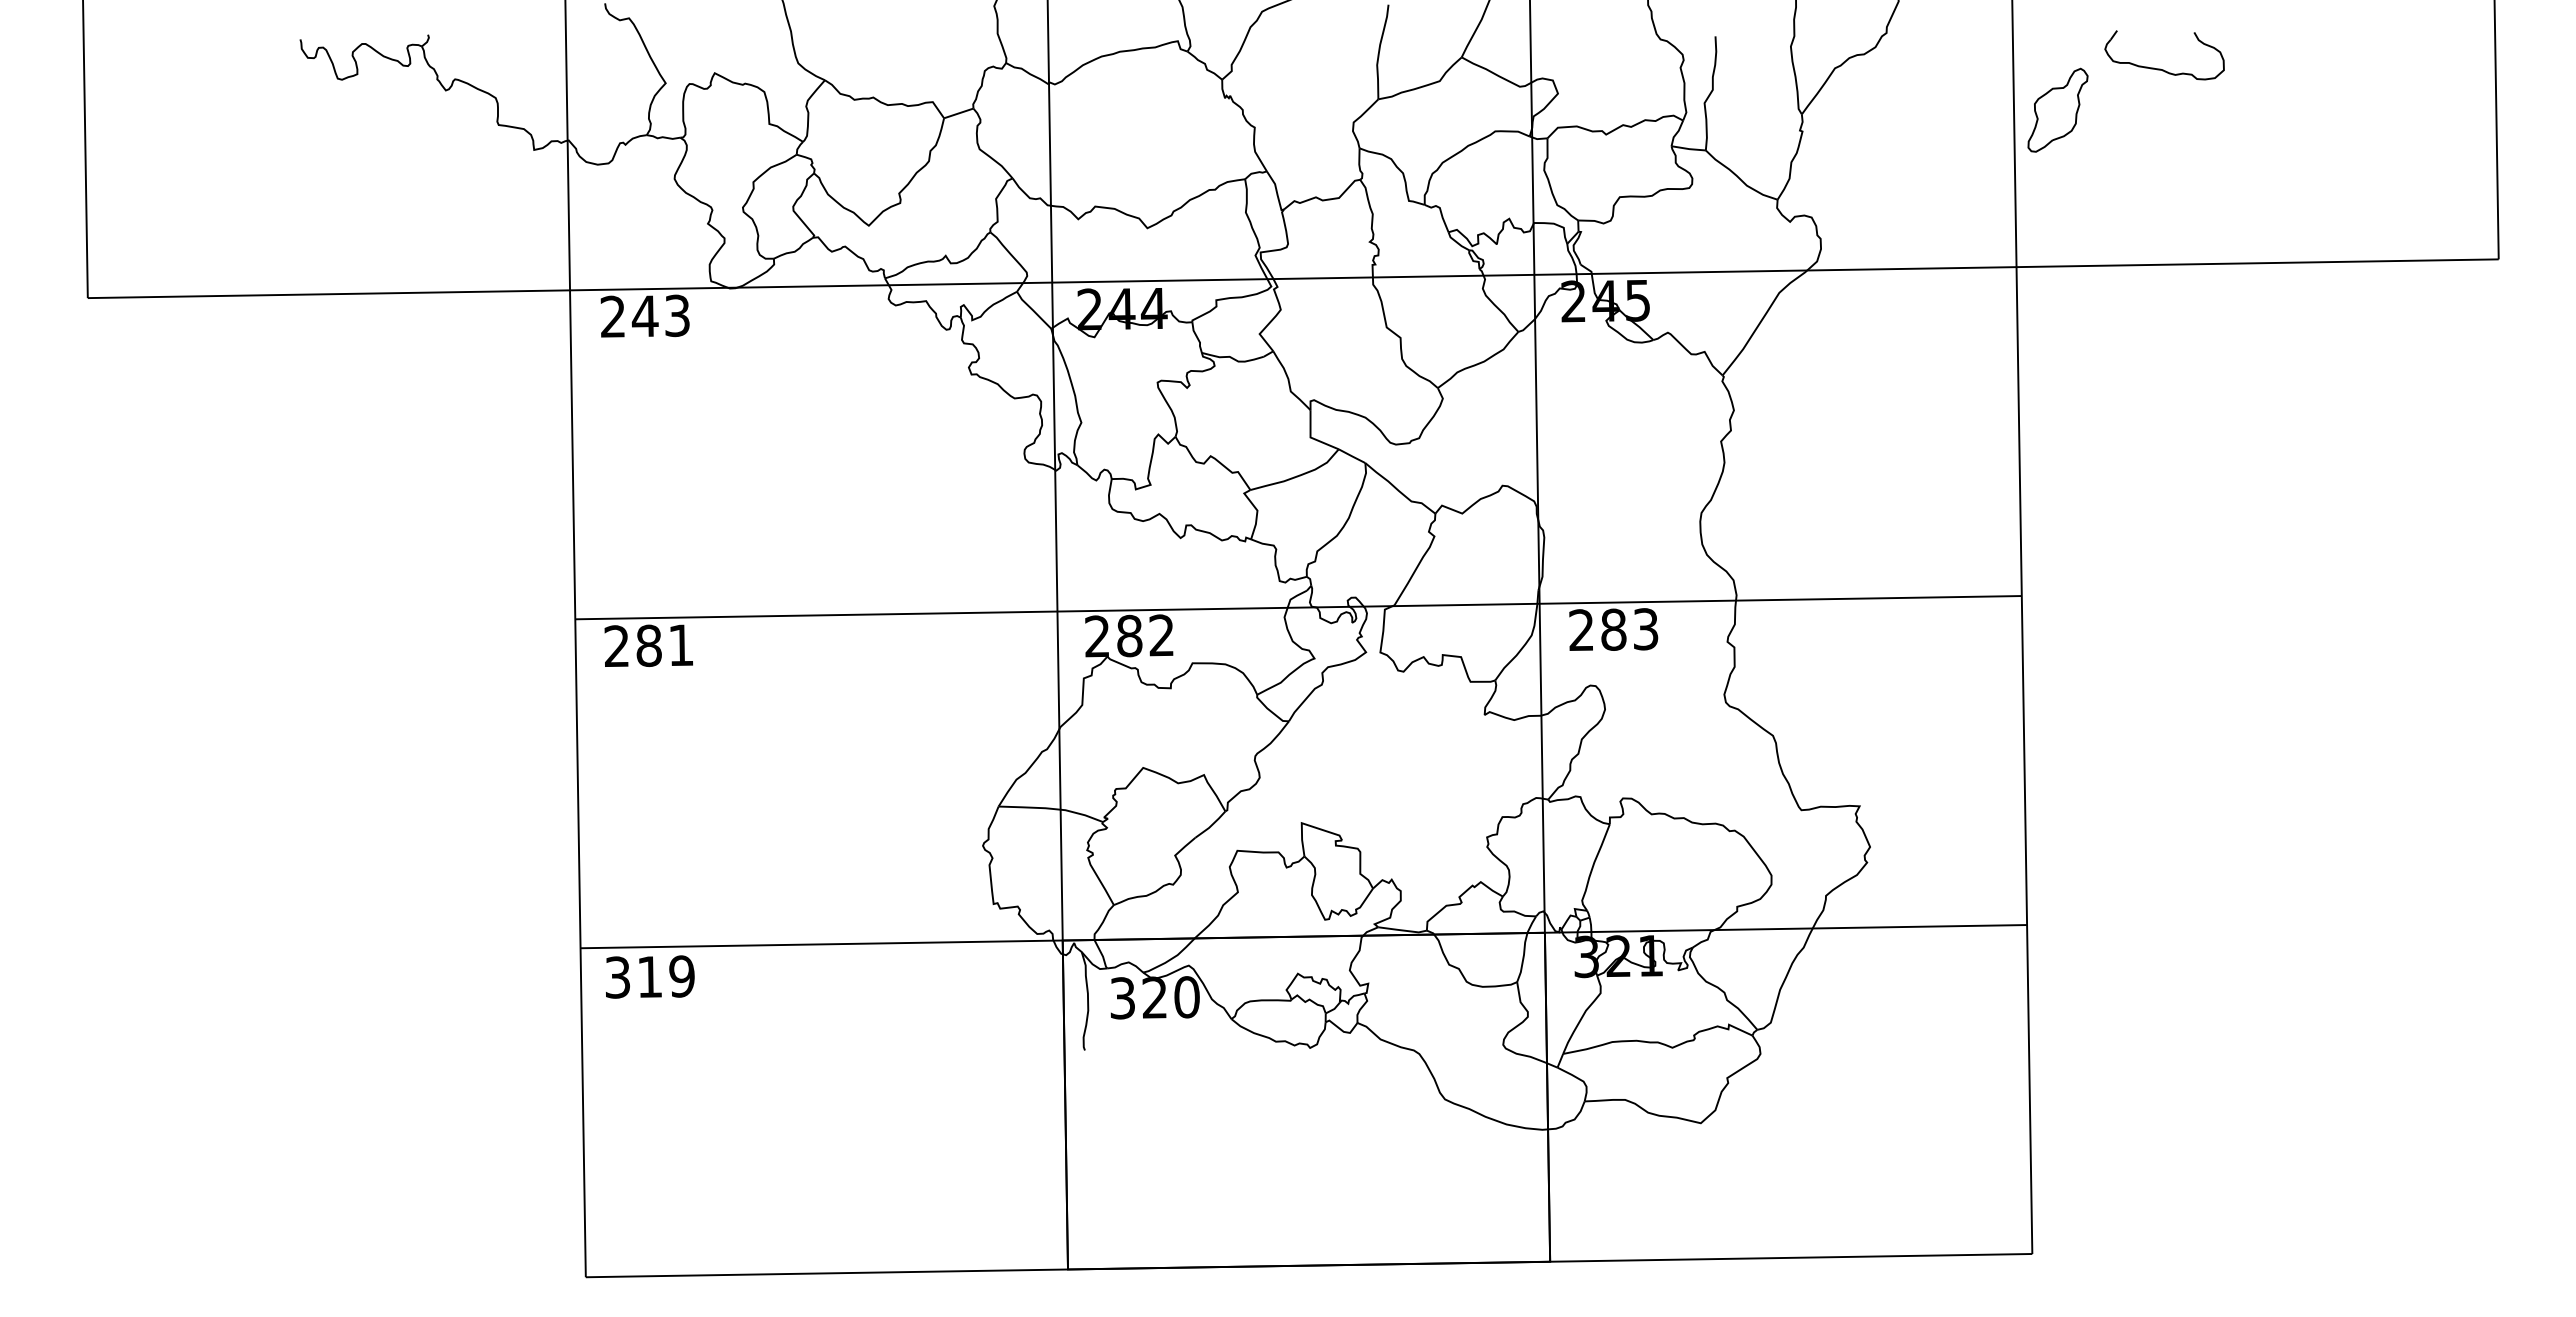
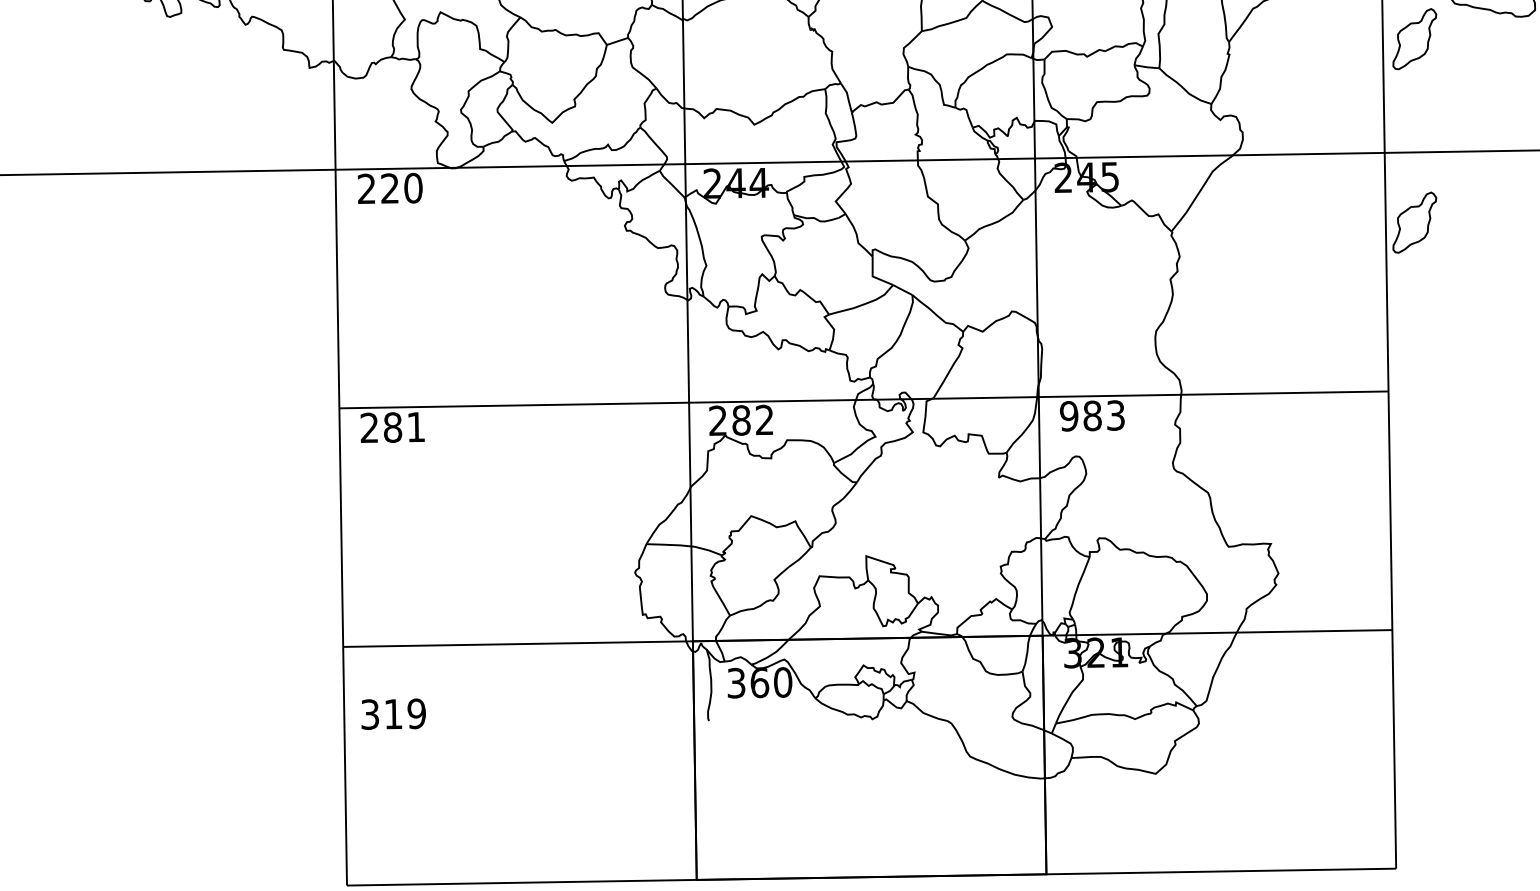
text: (660, 315) -> (401, 187), 243 -> 220
part: (2057, 362) -> (1414, 222), added
text: (1581, 630) -> (1069, 416), 283 -> 983
text: (650, 976) -> (393, 713), moved
text: (1154, 997) -> (759, 682), 320 -> 360

